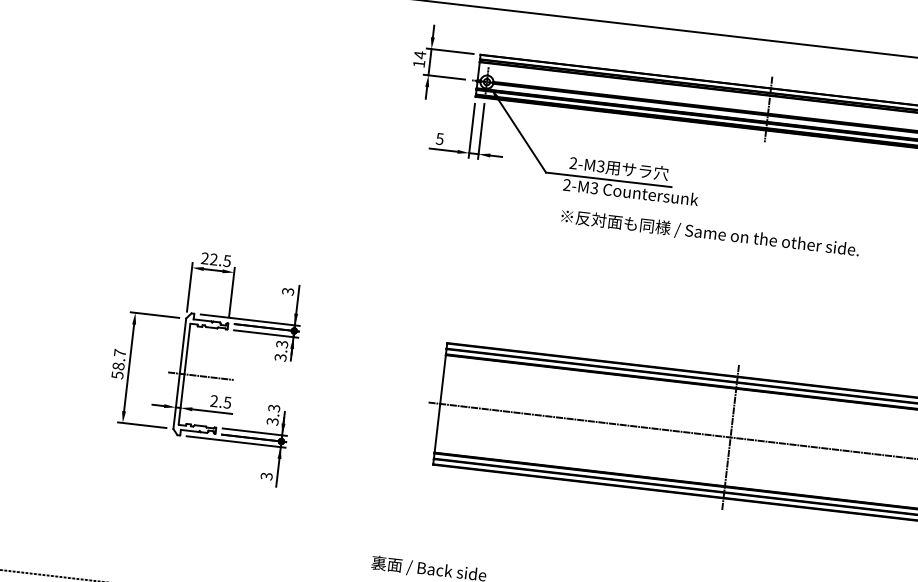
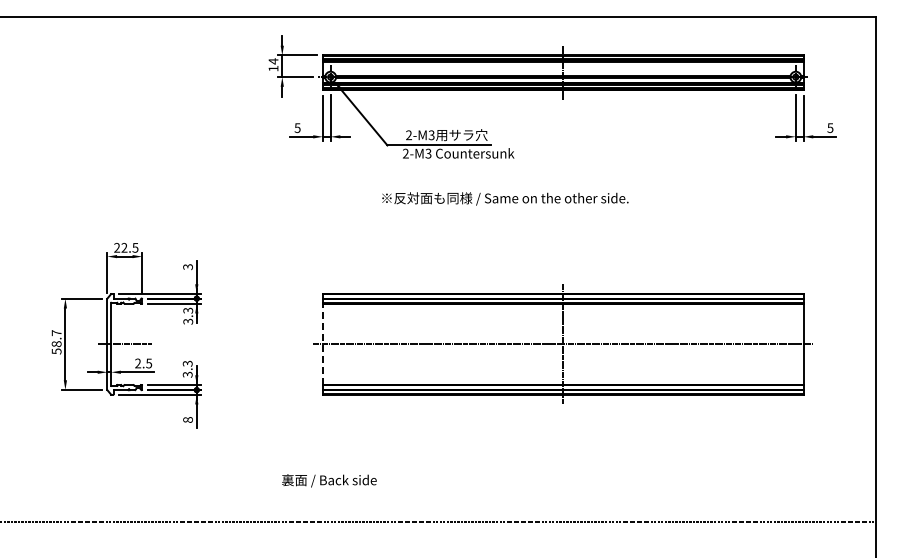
text: (710, 233) -> (505, 198), moved
line: (439, 402) -> (322, 343), solid -> dashed
text: (266, 475) -> (187, 419), 3 -> 8

